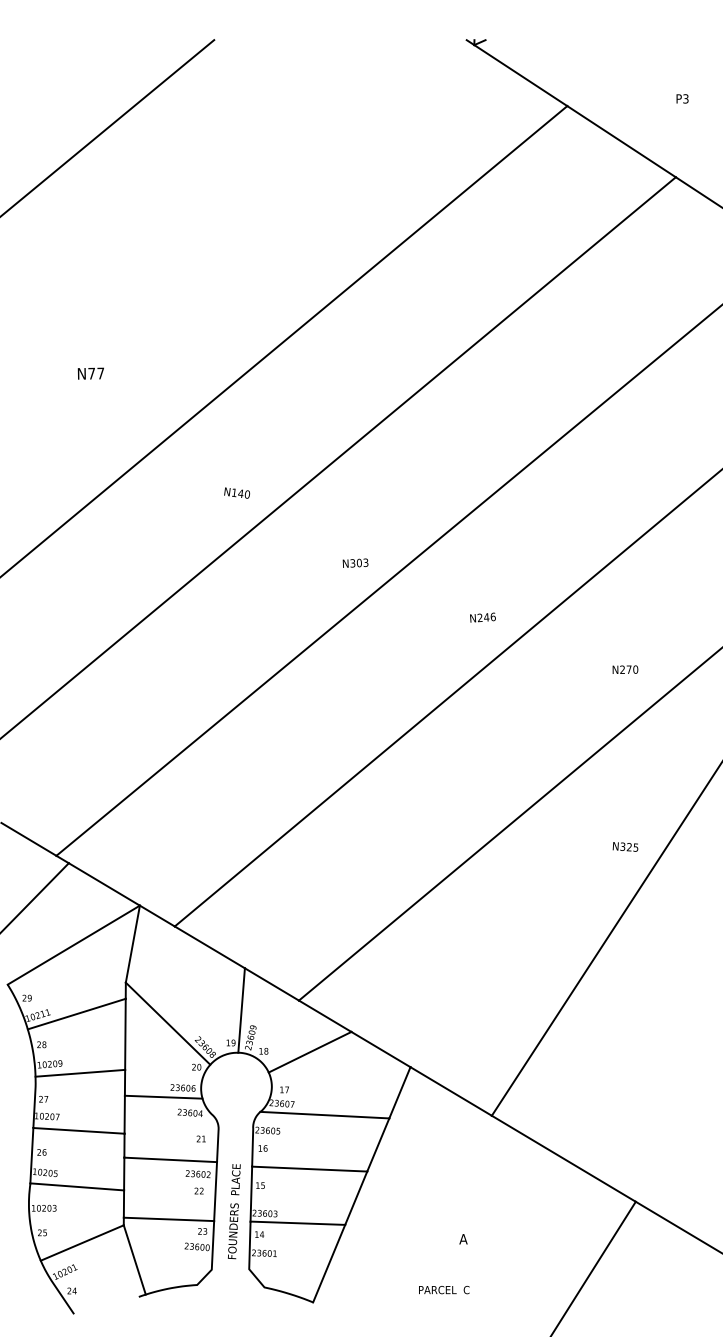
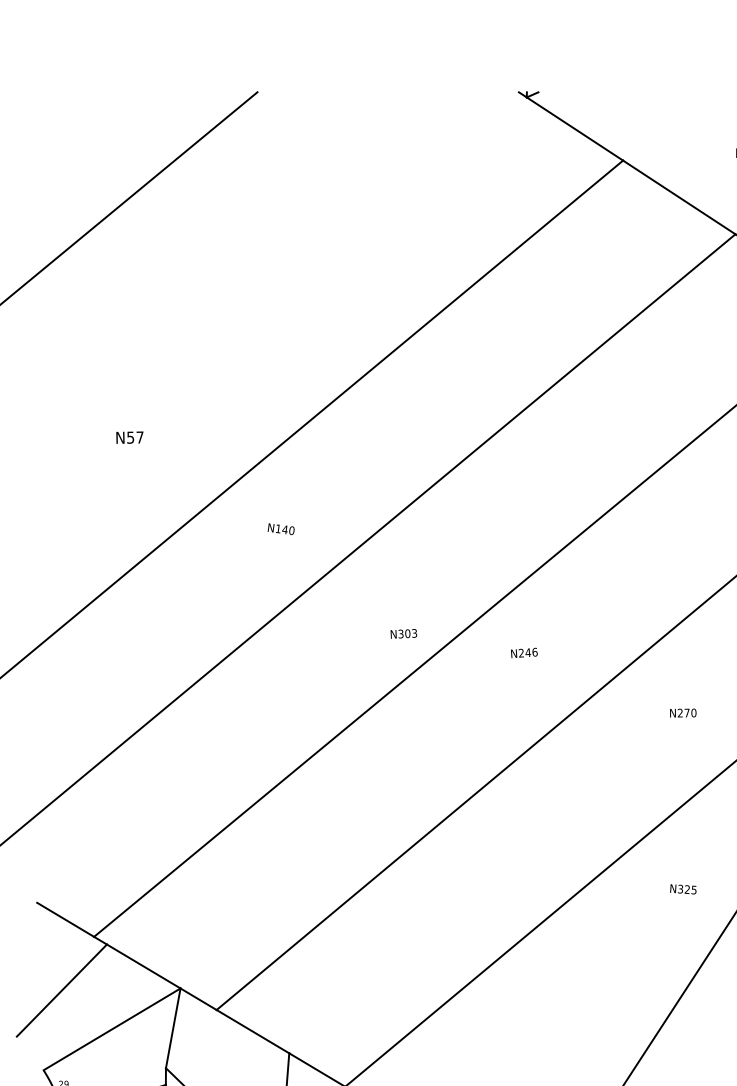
text: (91, 373) -> (130, 437), N77 -> N57
text: (236, 492) -> (280, 528), moved
text: (482, 617) -> (523, 652), moved
text: (625, 669) -> (683, 712), moved
text: (625, 846) -> (683, 888), moved

